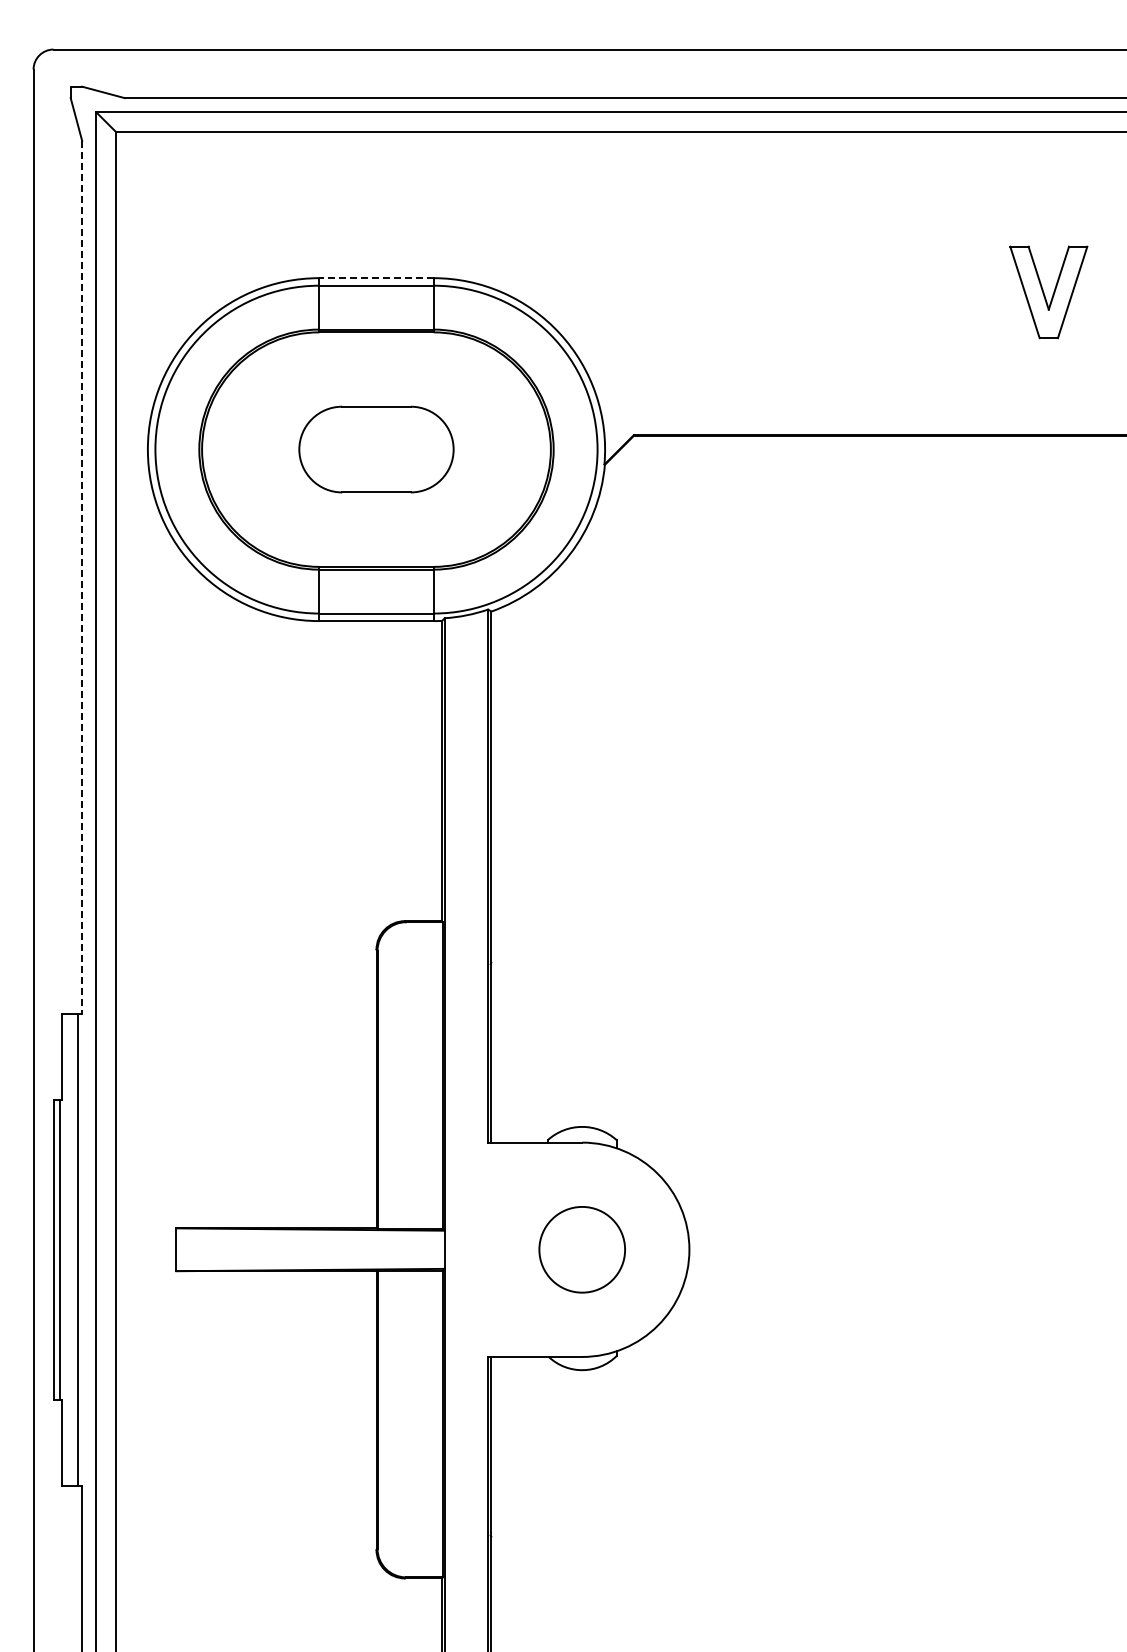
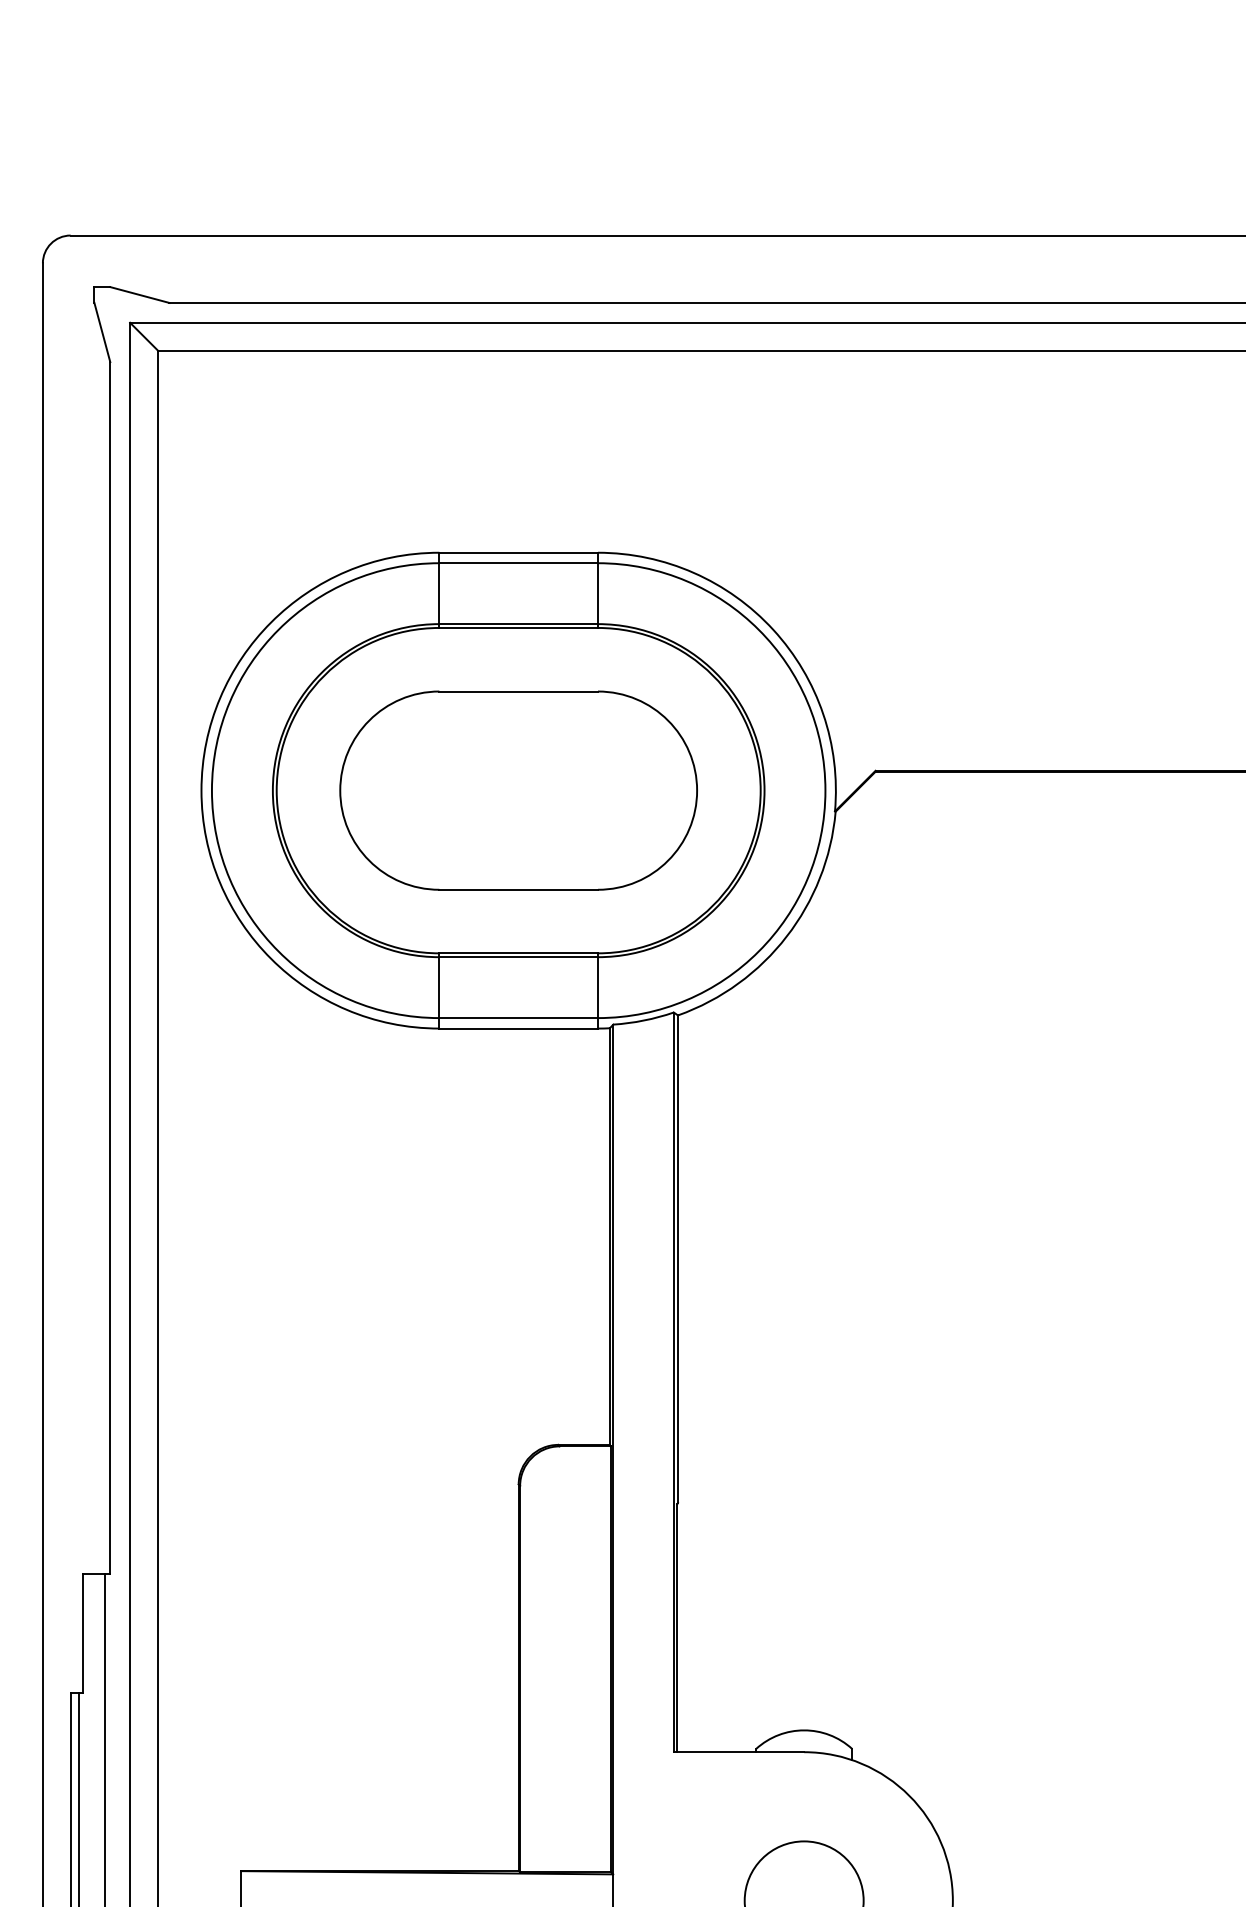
line: (376, 278) -> (518, 553), dashed -> solid
part: (376, 449) -> (518, 790), size x1.67
line: (82, 577) -> (110, 968), dashed -> solid

